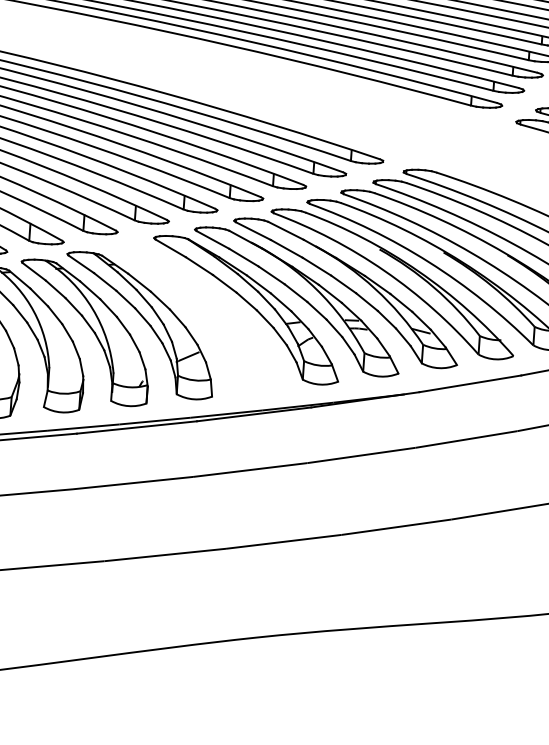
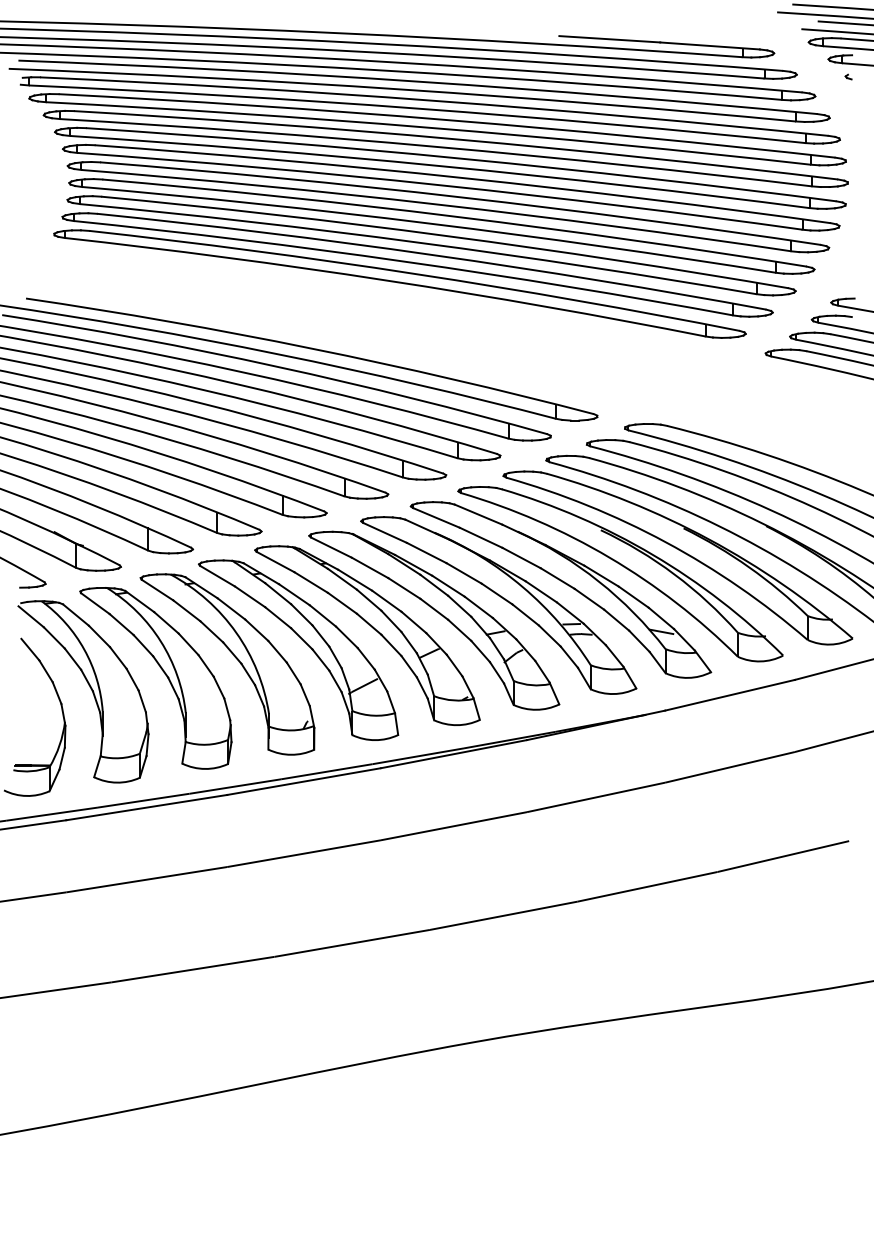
part: (198, 313) -> (373, 629), added

